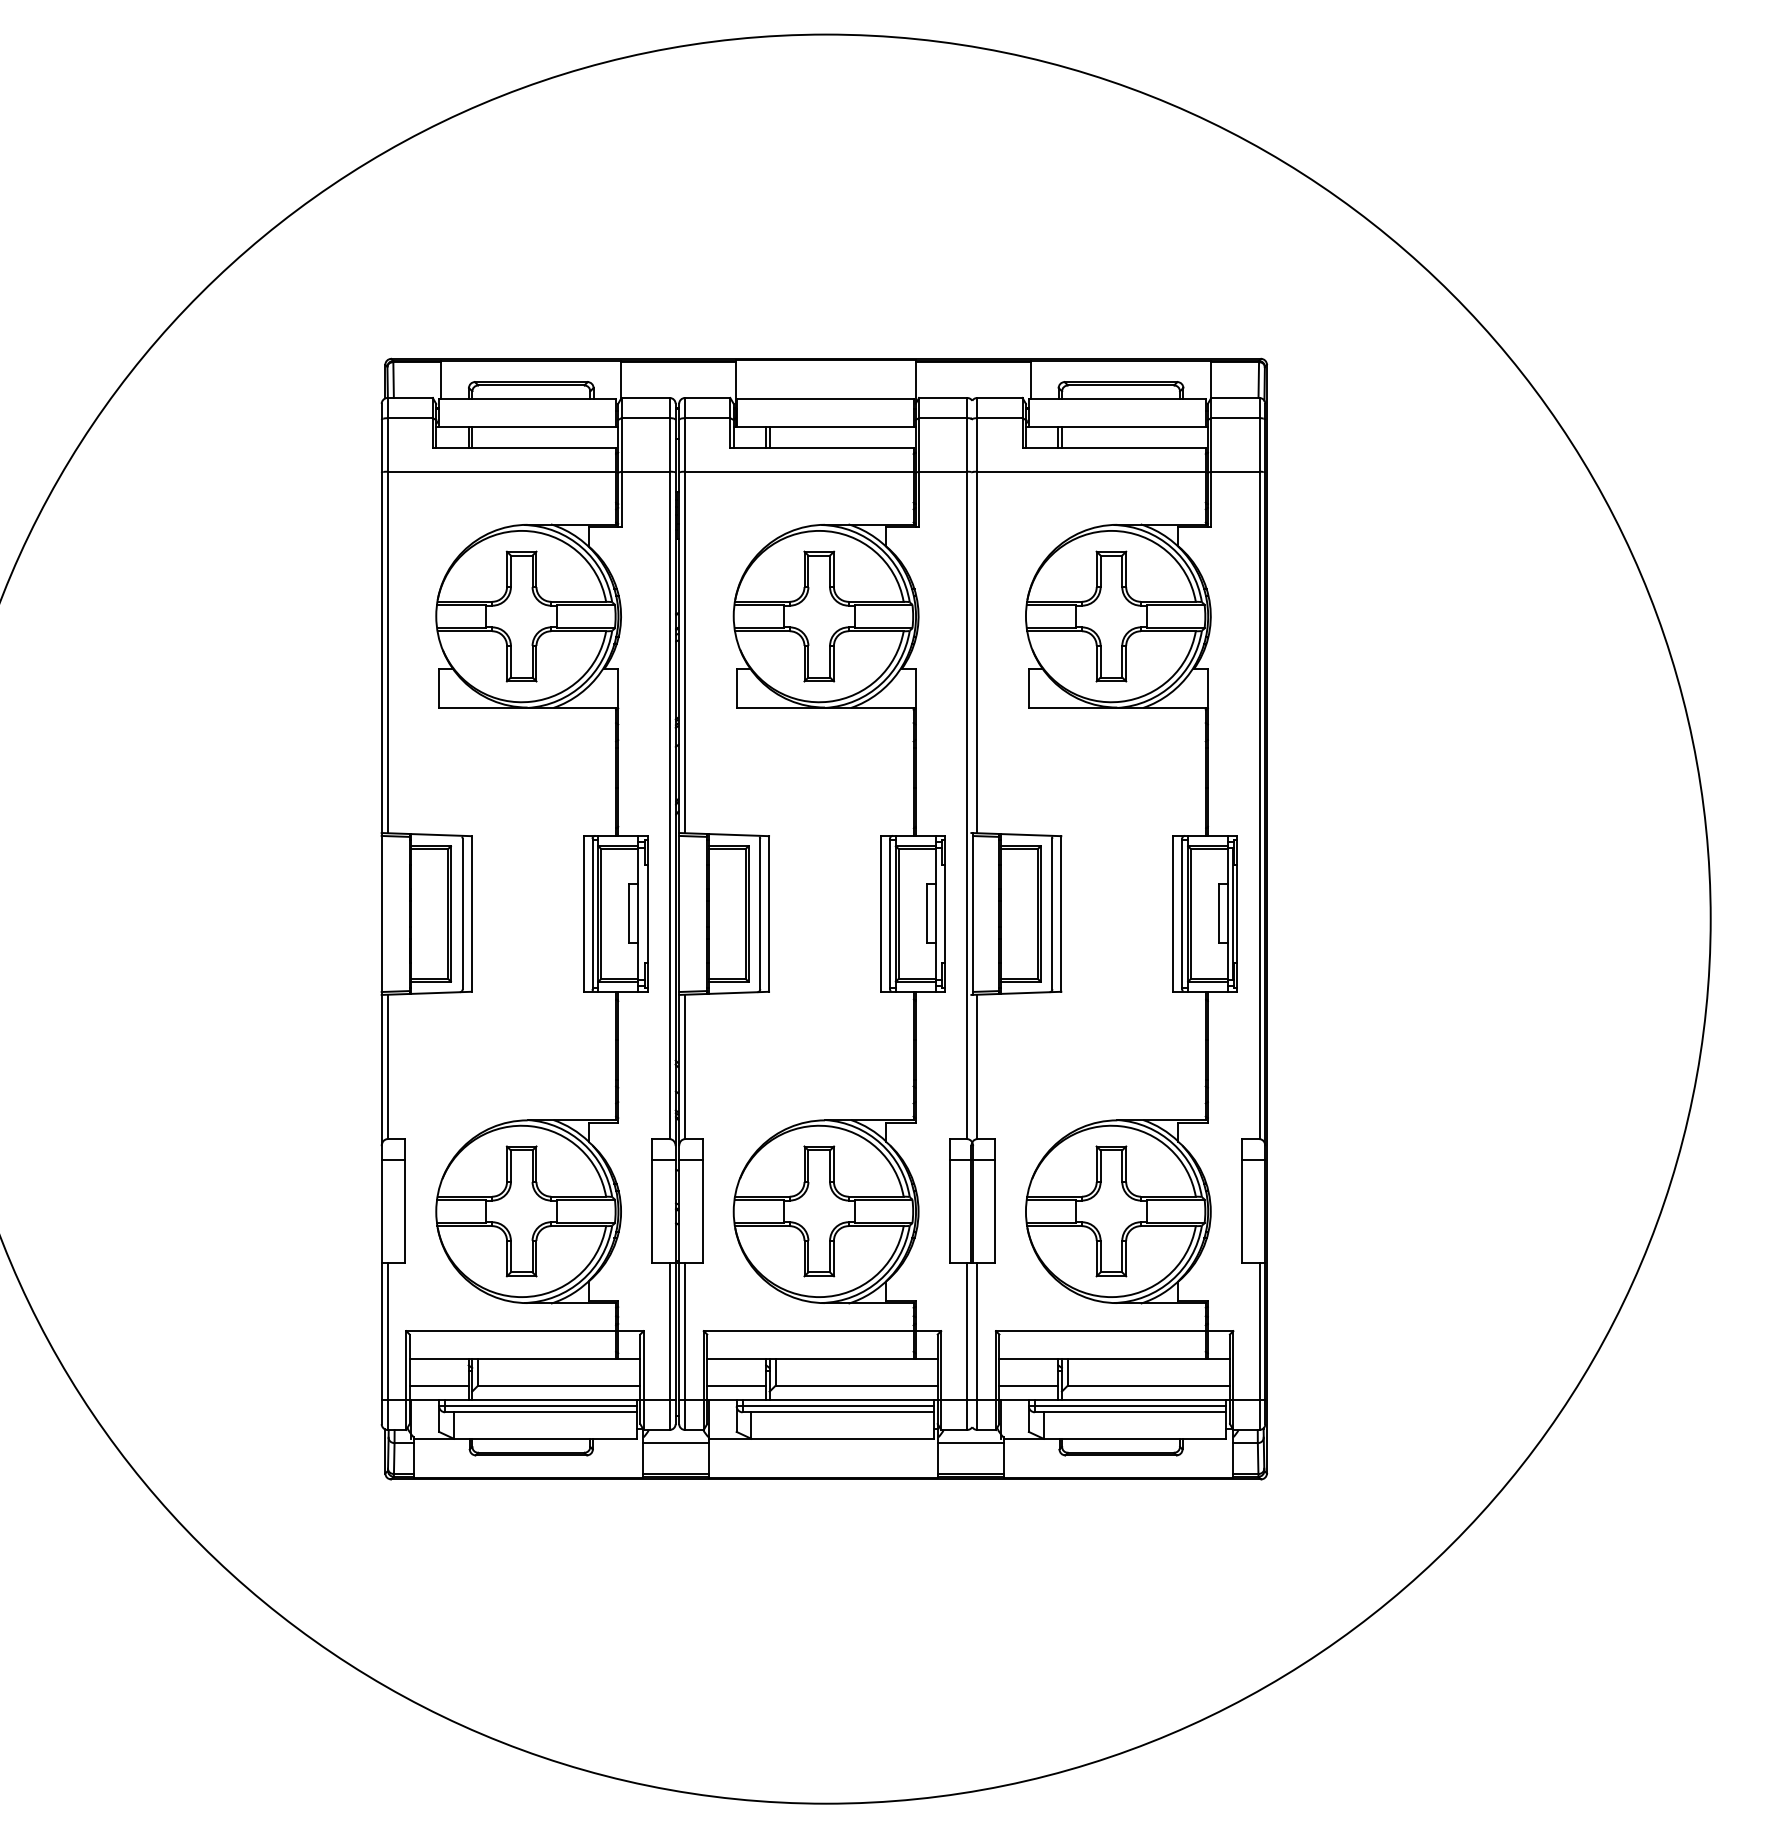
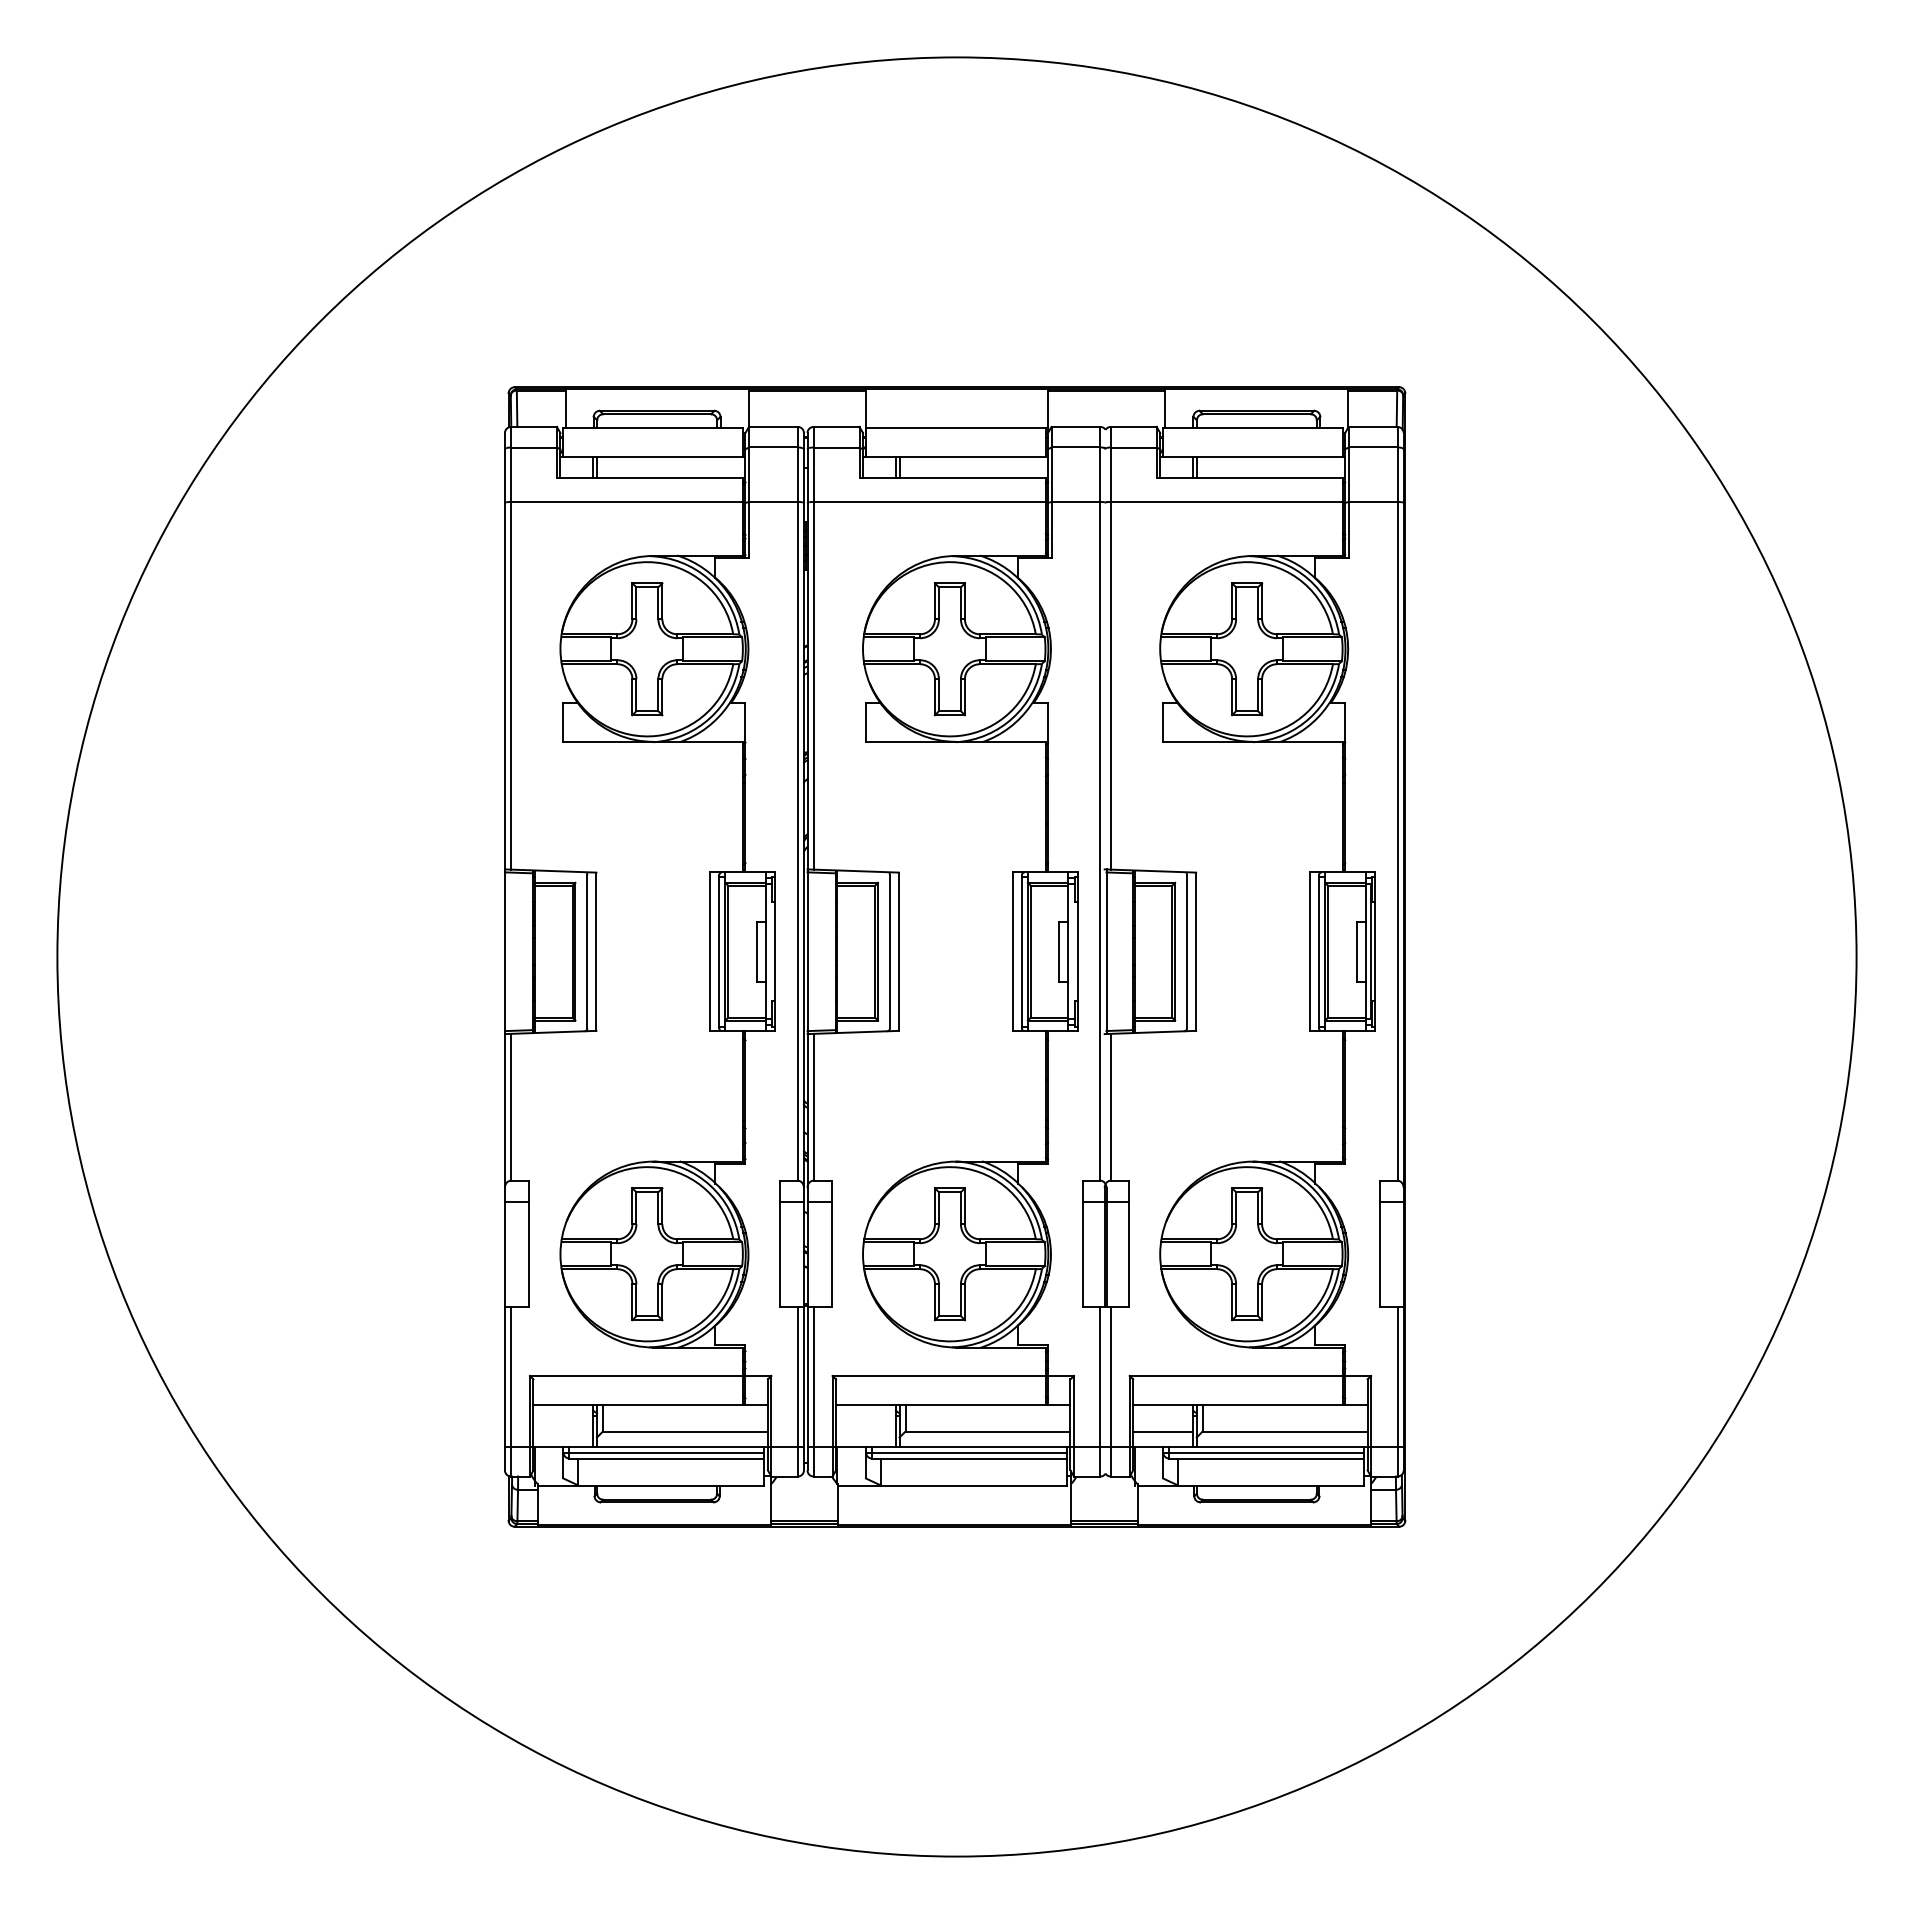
line: (439, 1385) -> (563, 1431), removed
line: (736, 1385) -> (865, 1431), removed
line: (676, 1442) -> (804, 1489), removed
line: (970, 1442) -> (1103, 1489), removed

